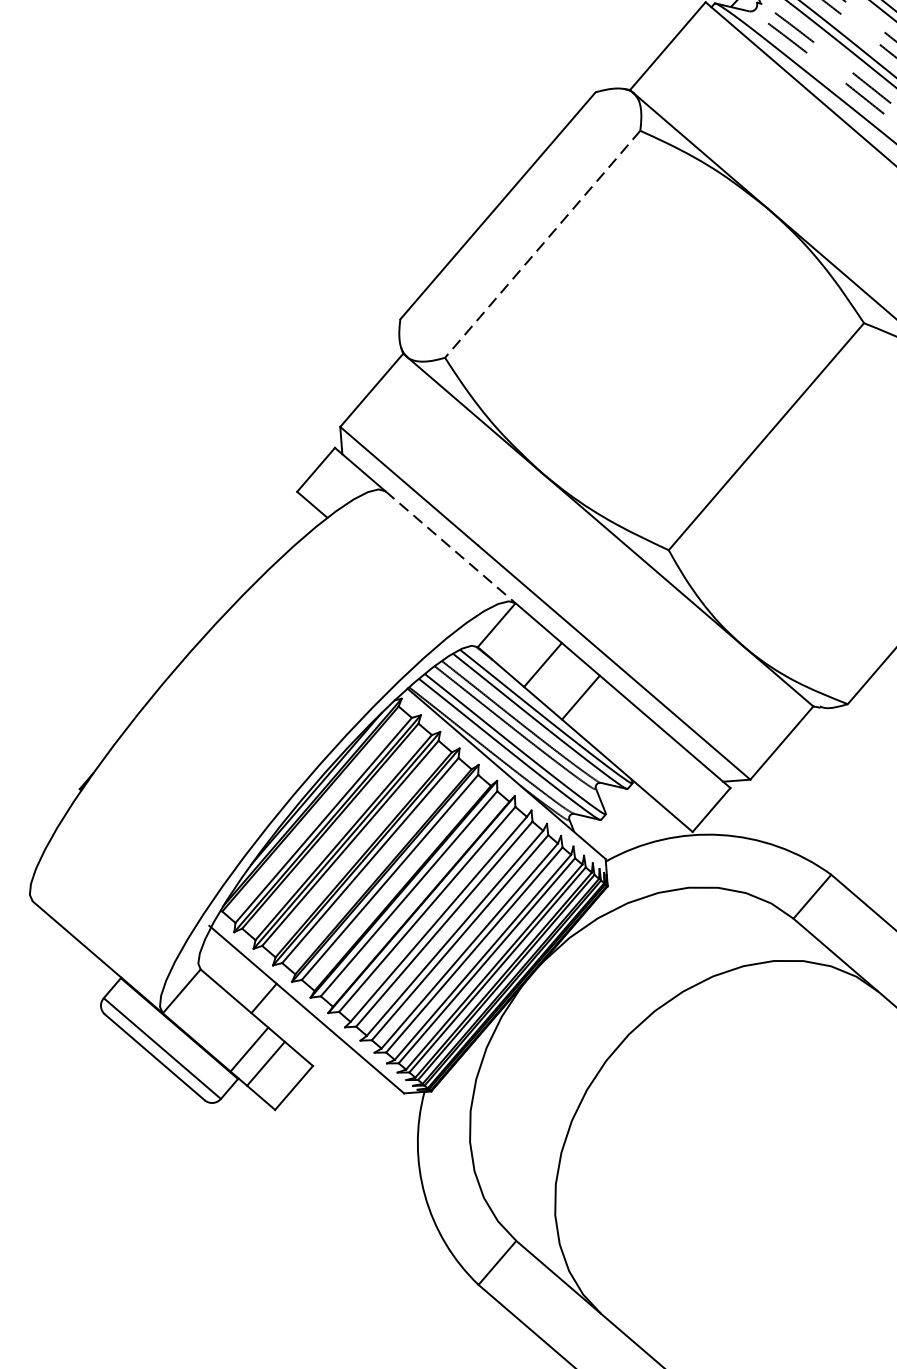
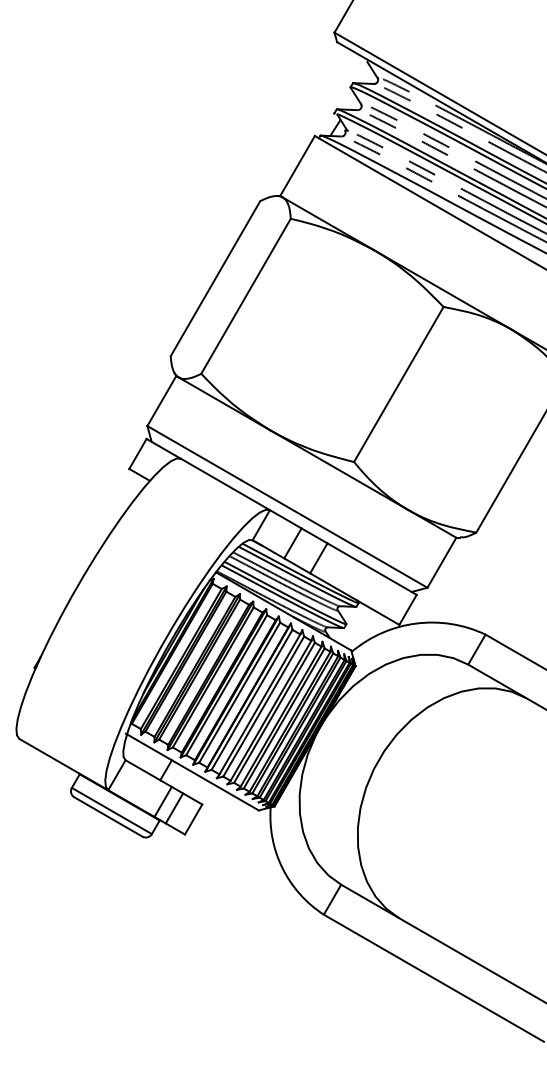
line: (543, 244) -> (246, 296), dashed -> solid
line: (450, 547) -> (225, 484), dashed -> solid

